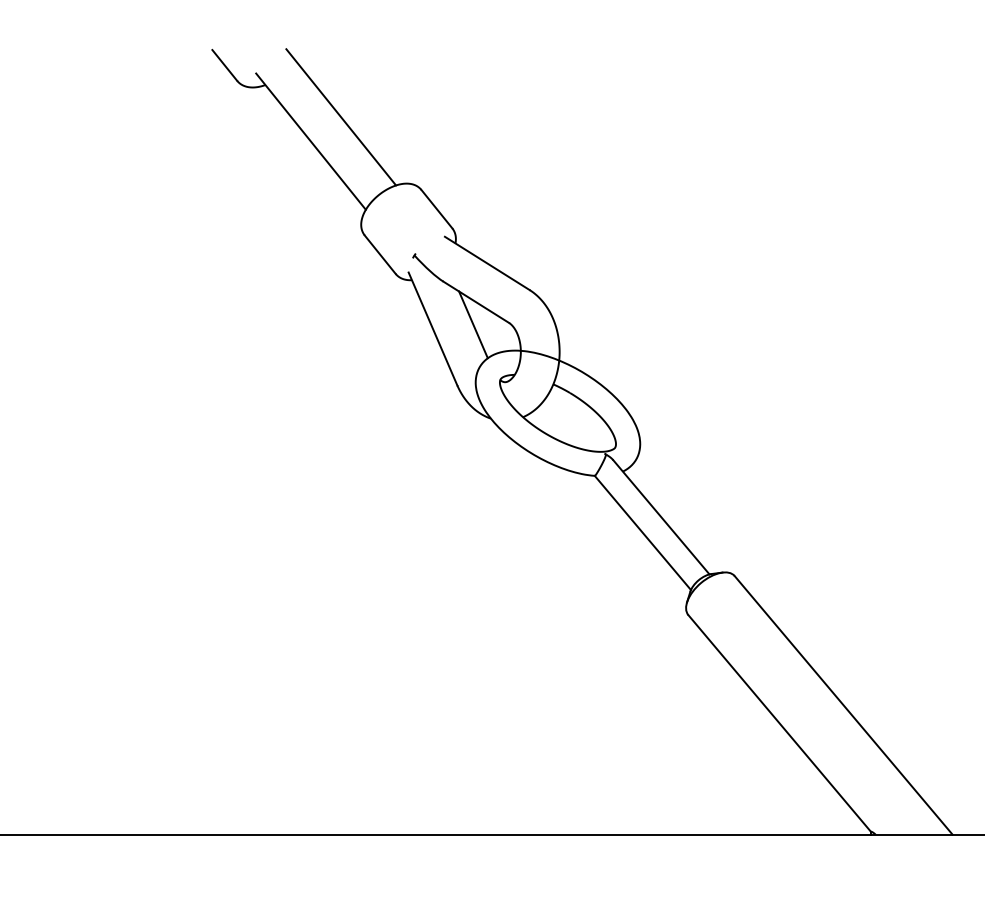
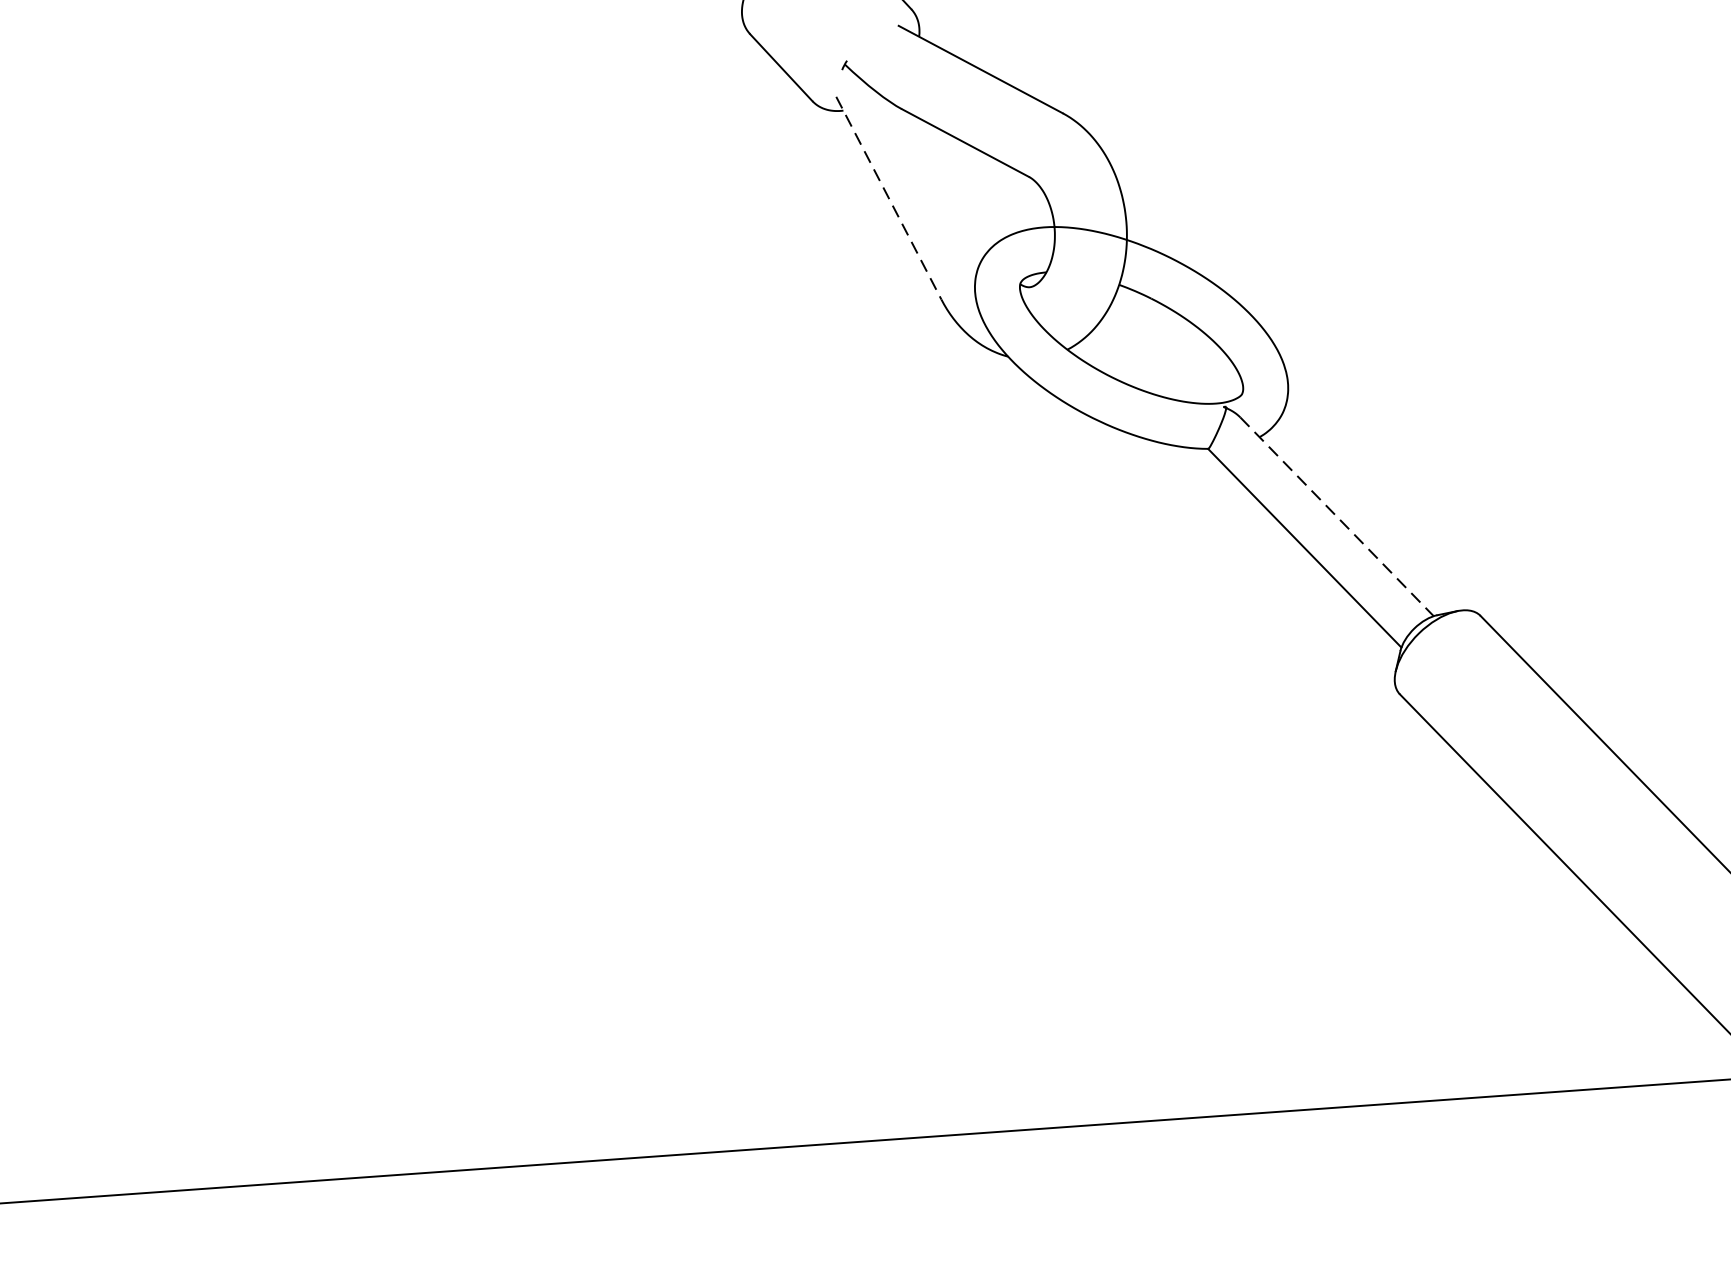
line: (473, 324) -> (963, 184), removed
line: (433, 329) -> (889, 199), solid -> dashed
line: (661, 517) -> (1337, 517), solid -> dashed

